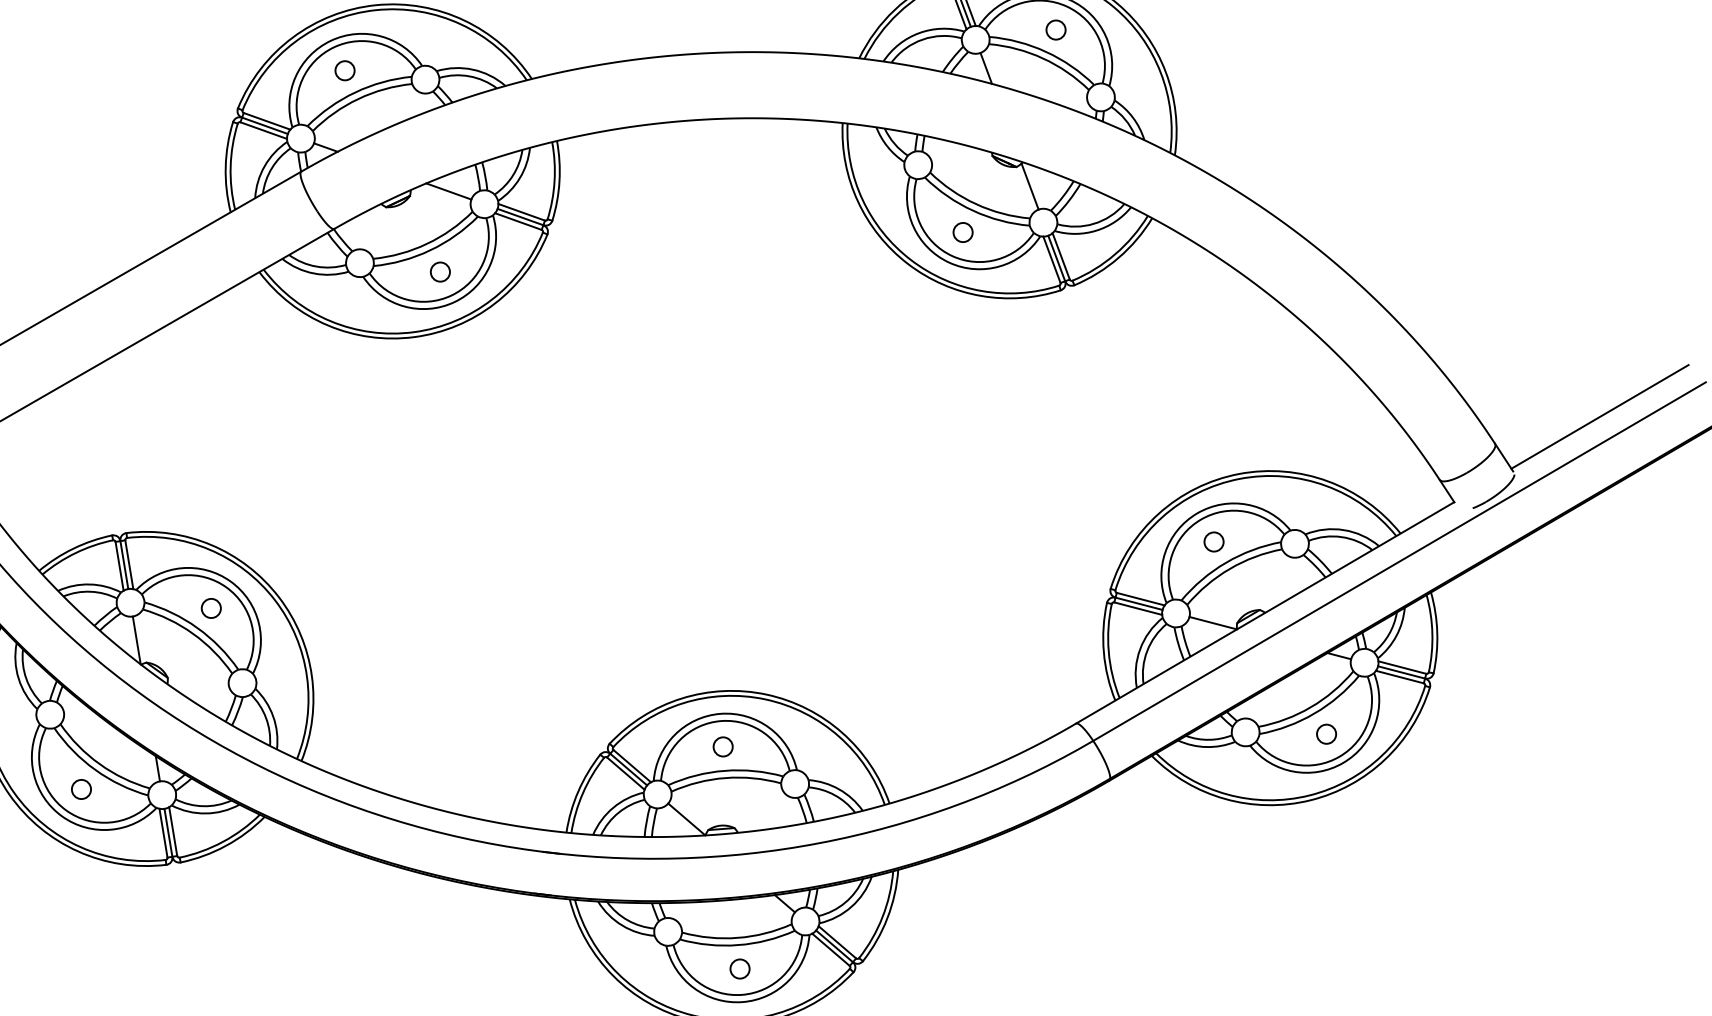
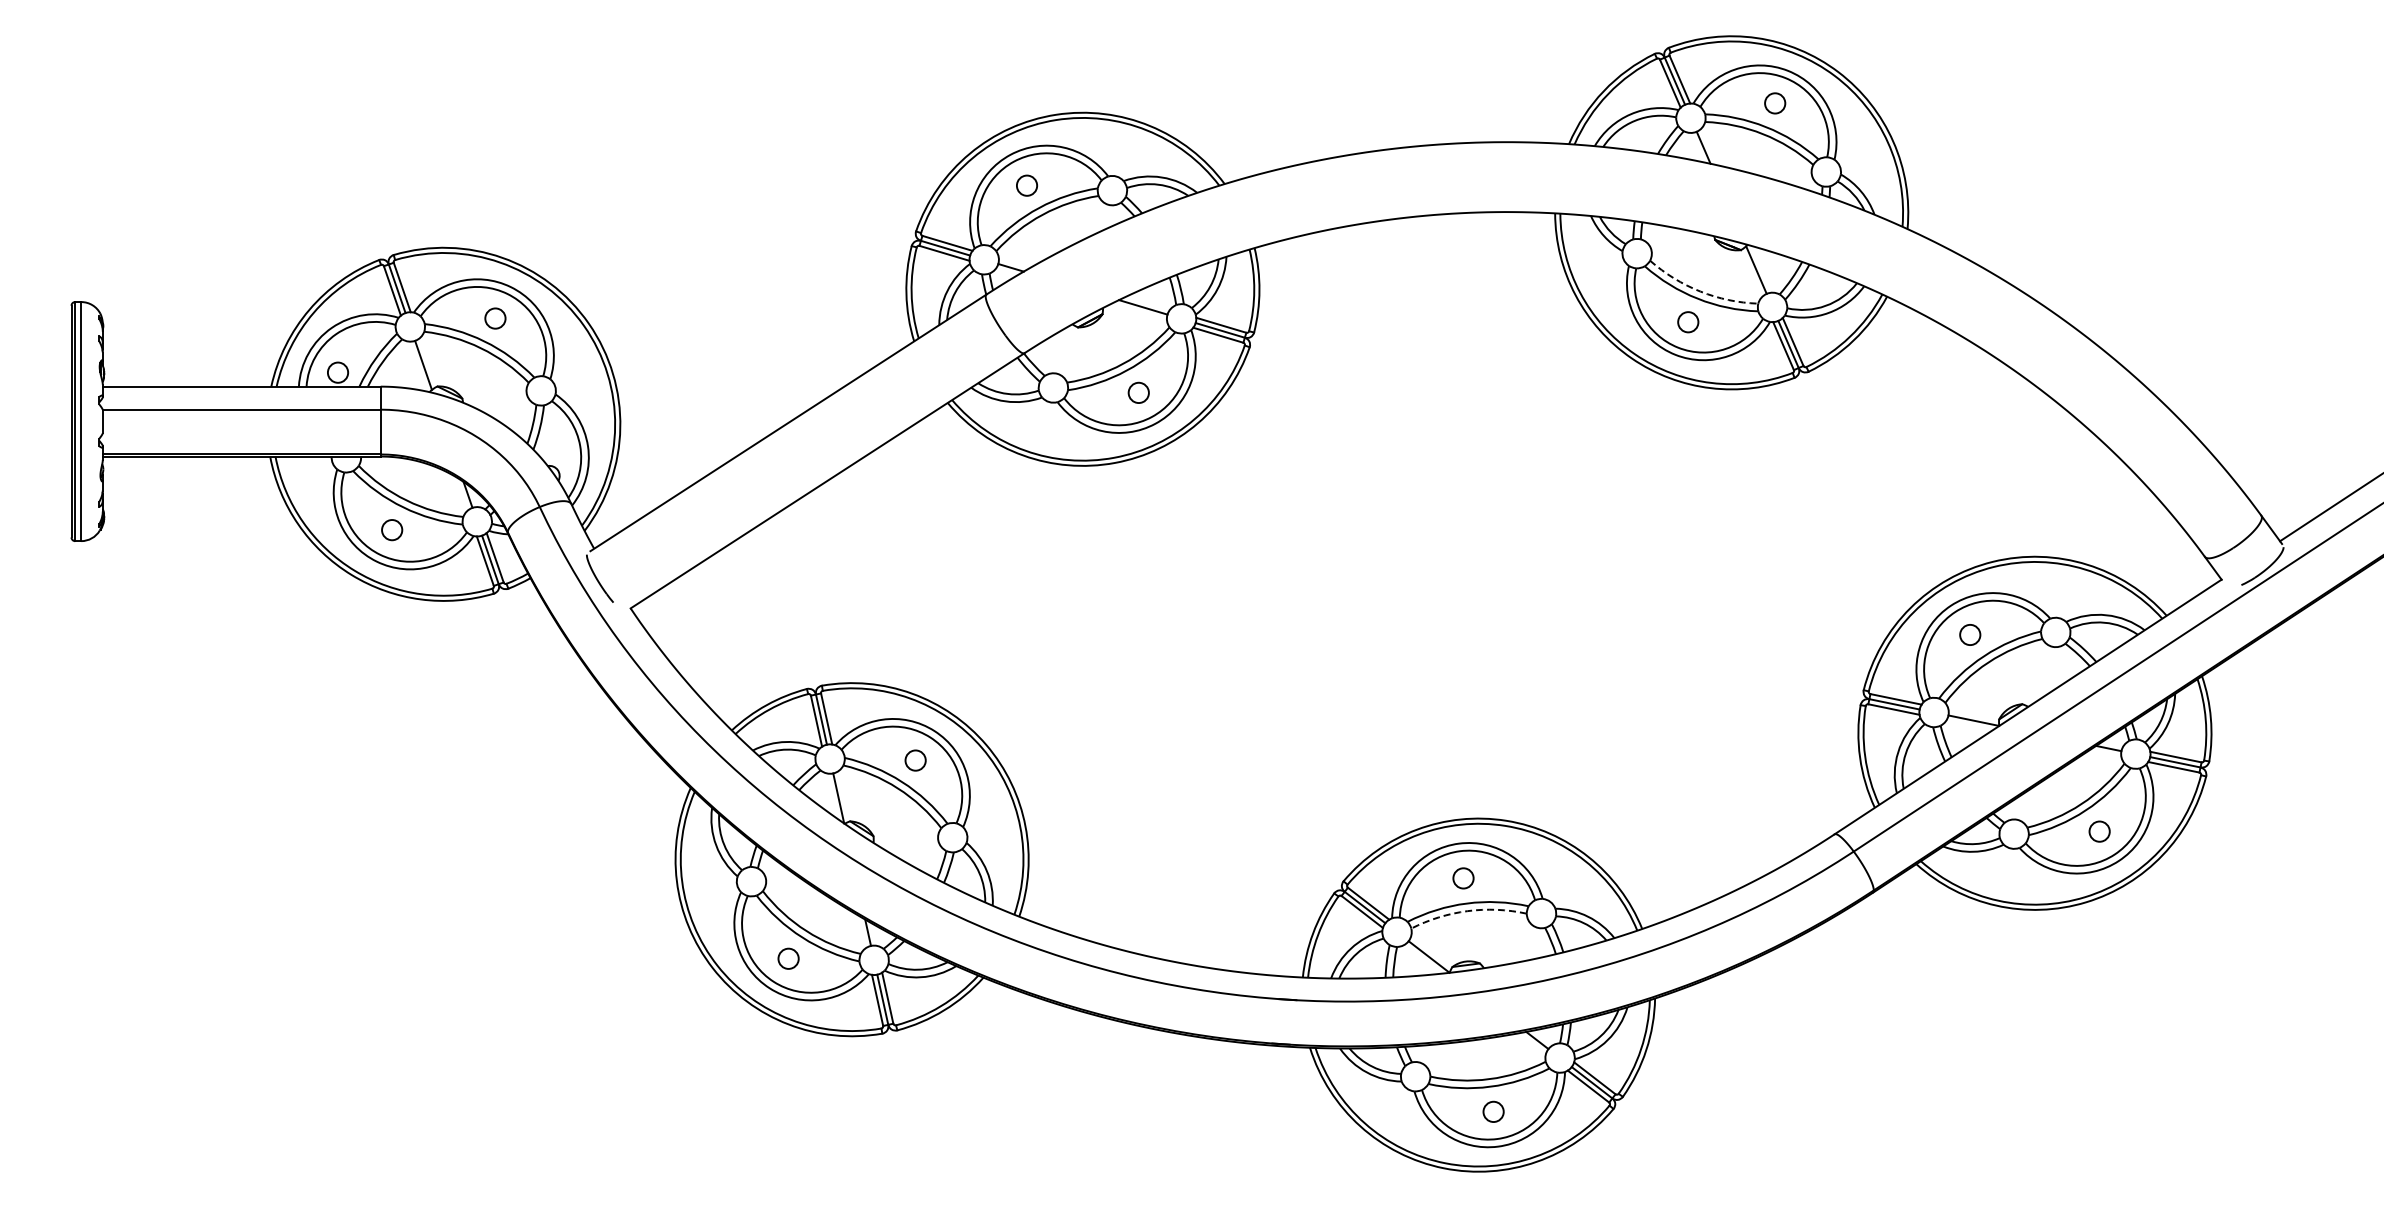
arc: (976, 204) -> (1700, 291), solid -> dashed
arc: (725, 778) -> (1467, 911), solid -> dashed

